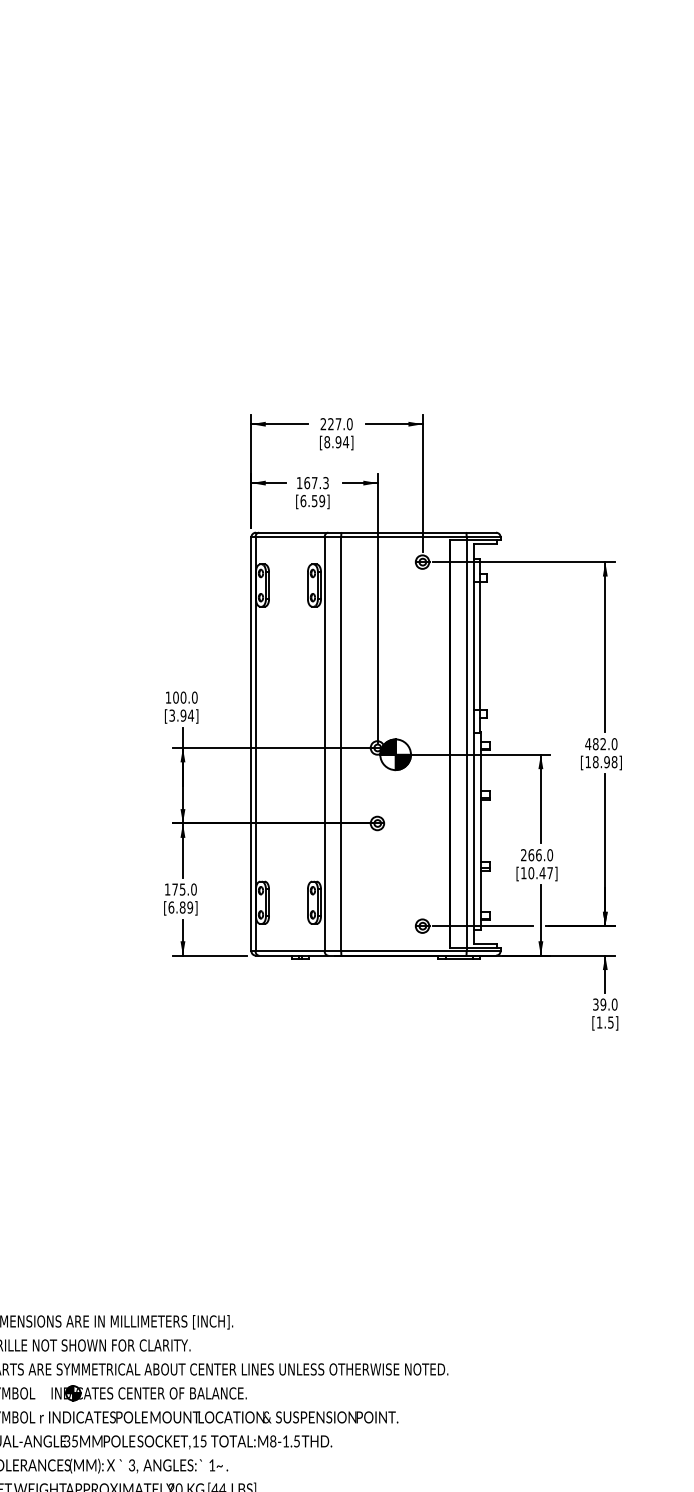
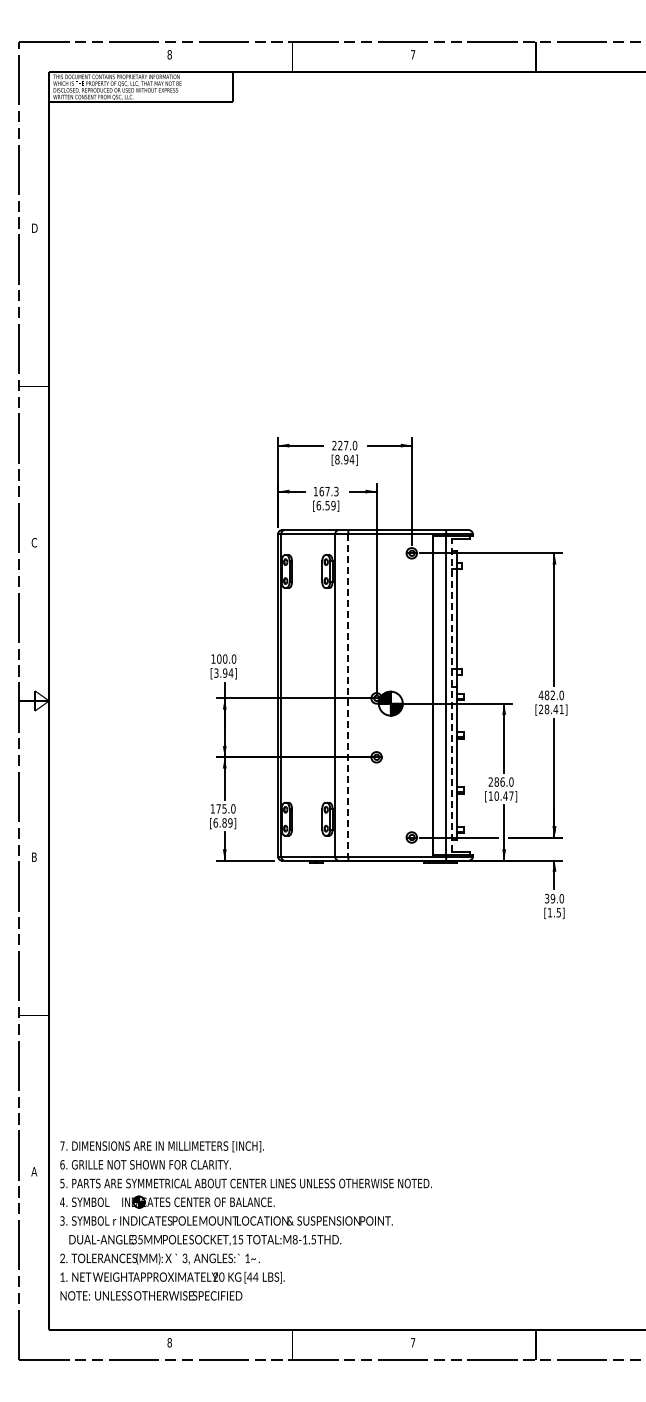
line: (473, 743) -> (451, 694), solid -> dashed
line: (341, 744) -> (348, 695), solid -> dashed
text: (601, 762) -> (551, 709), [18.98] -> [28.41]
text: (531, 854) -> (496, 781), 266.0 -> 286.0

